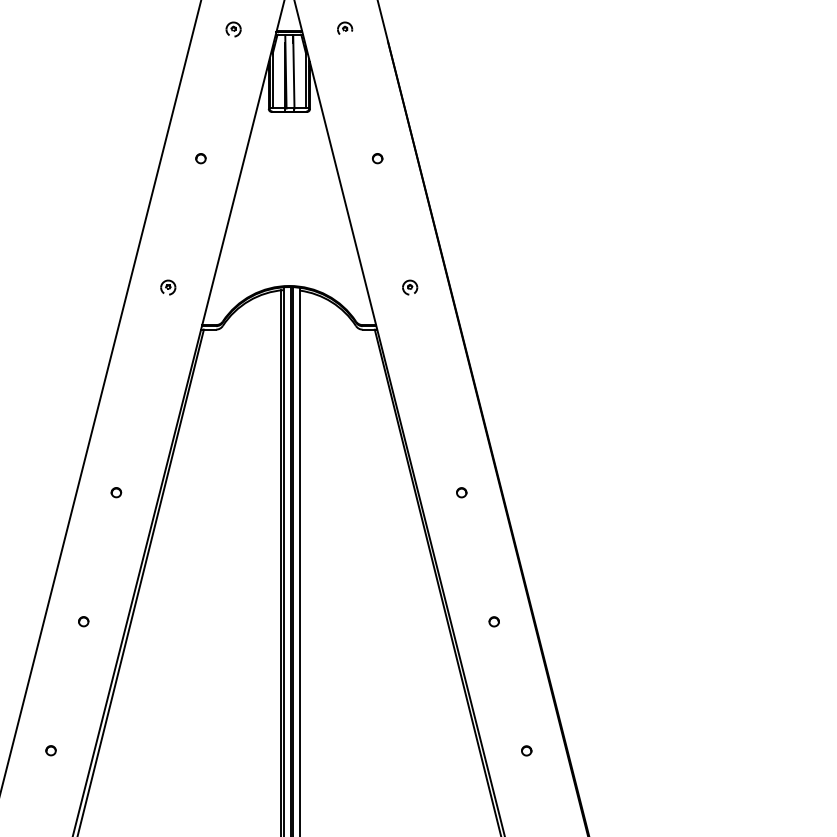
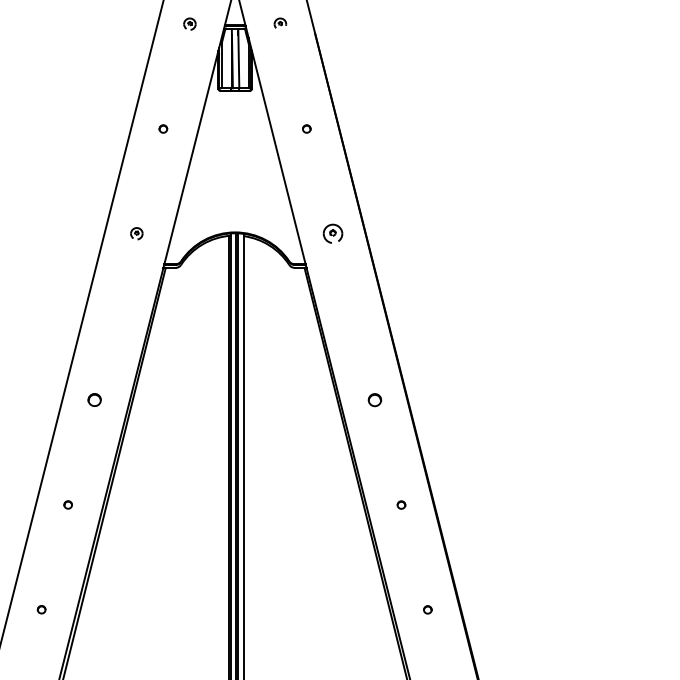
part: (410, 287) -> (333, 233), size x1.6
part: (116, 492) -> (94, 400), size x1.6
part: (461, 492) -> (374, 400), size x1.6

